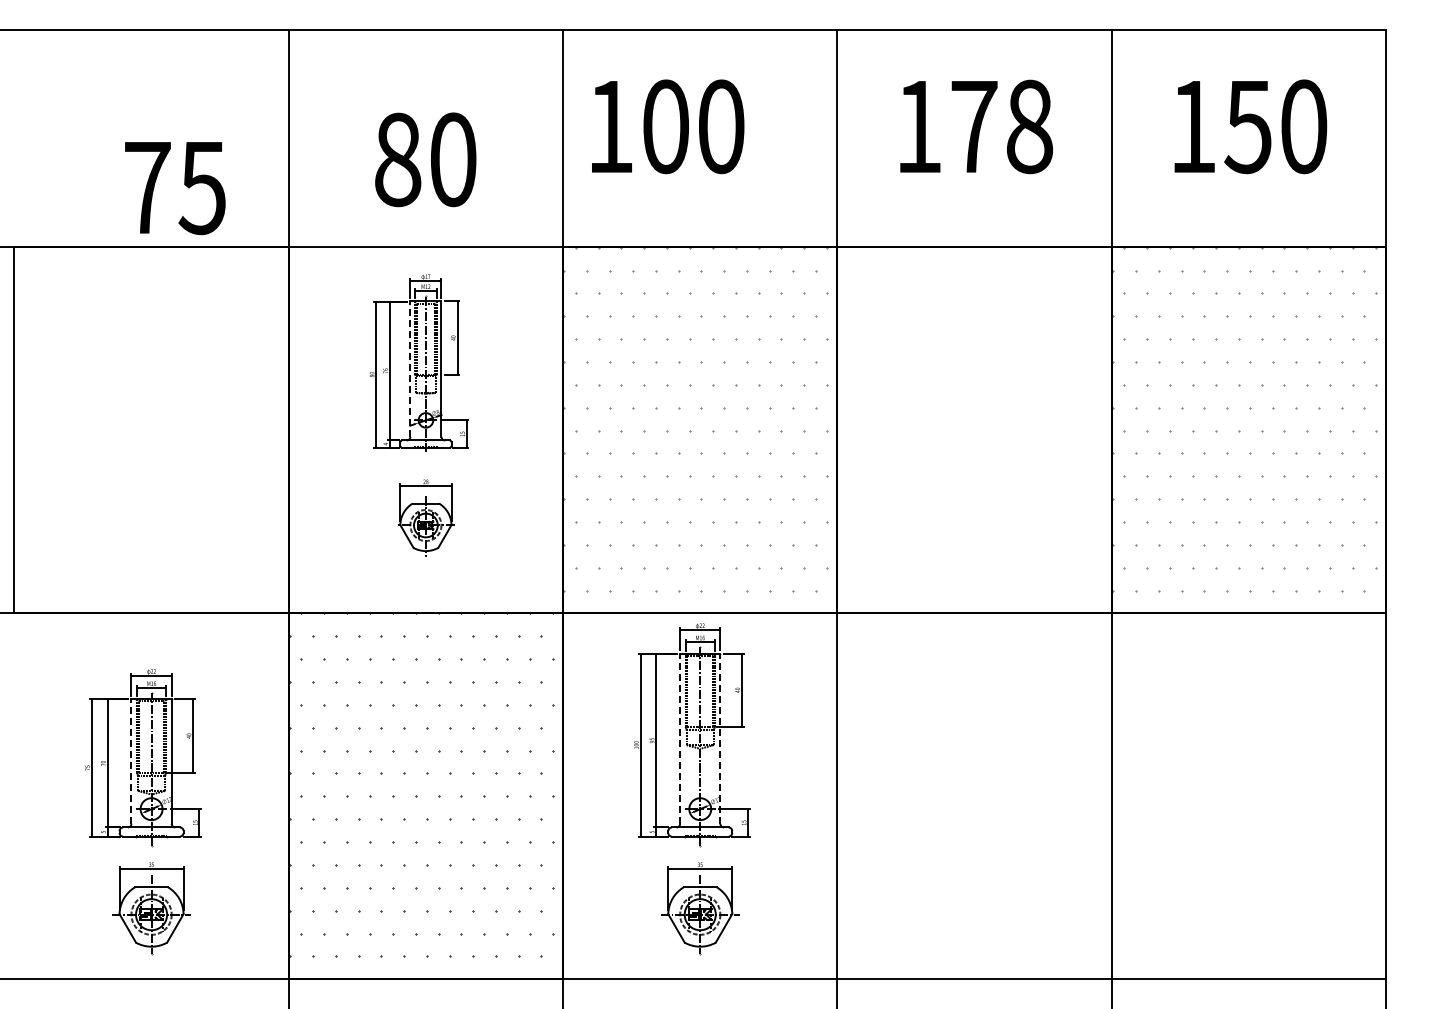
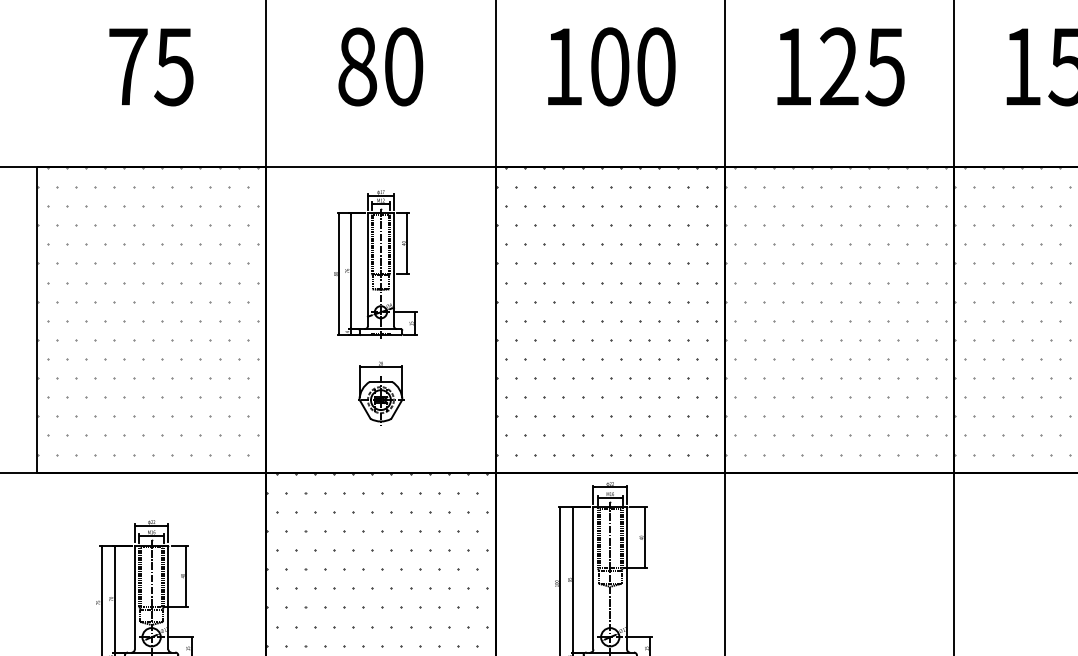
text: (668, 126) -> (612, 66), moved
text: (1002, 126) -> (862, 66), 178 -> 125
text: (425, 159) -> (380, 66), moved
text: (175, 188) -> (151, 67), moved
line: (410, 369) -> (368, 269), dashed -> solid
hatch: (146, 418) -> (147, 310), added
hatch: (695, 418) -> (606, 310), added
hatch: (969, 418) -> (835, 310), added
line: (680, 738) -> (593, 578), dashed -> solid
line: (720, 738) -> (627, 578), dashed -> solid
line: (131, 761) -> (134, 597), dashed -> solid

